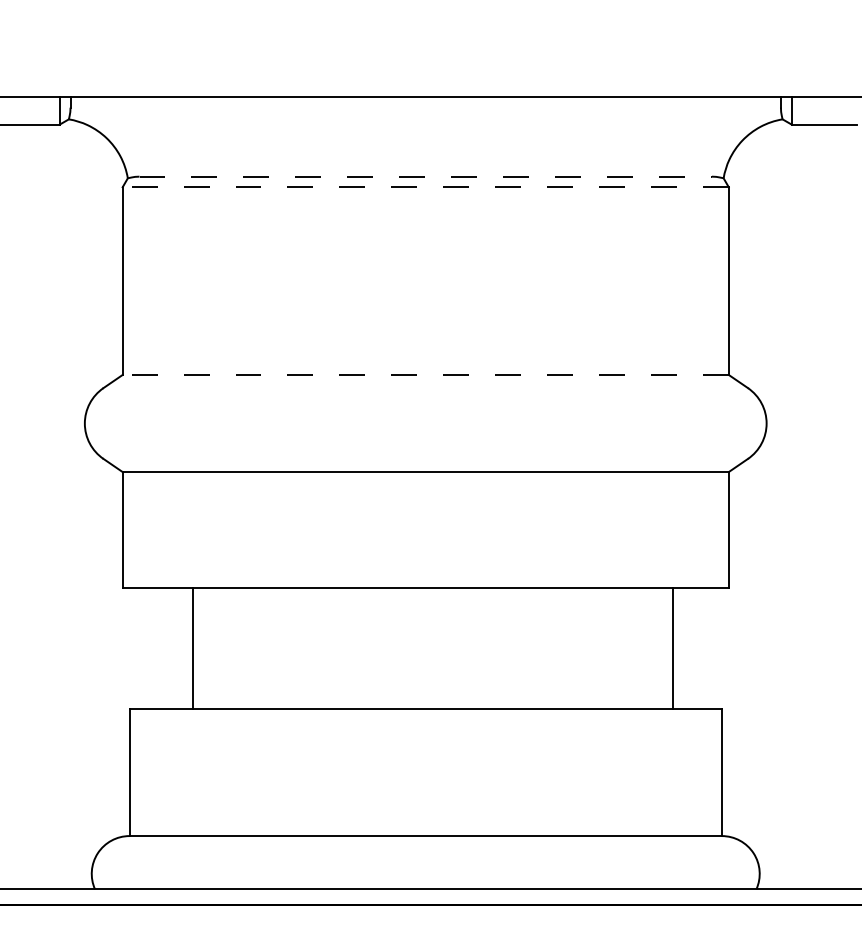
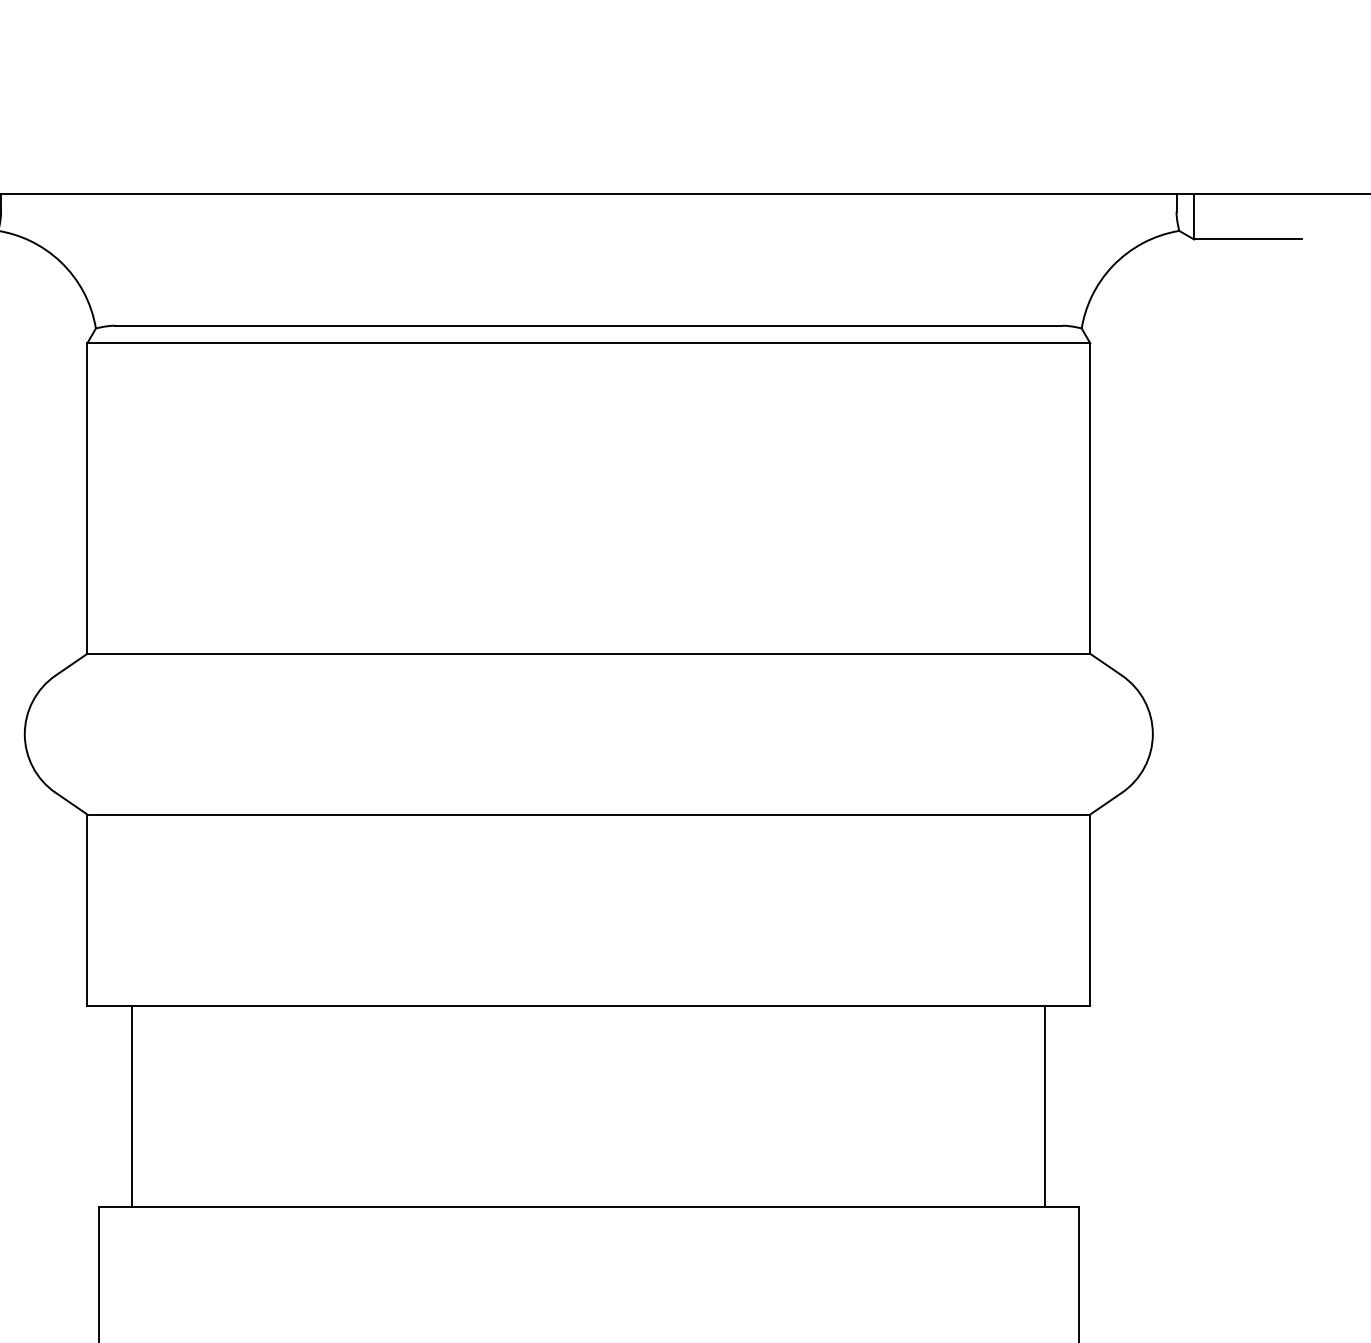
line: (426, 176) -> (590, 325), dashed -> solid
line: (425, 187) -> (588, 343), dashed -> solid
line: (425, 374) -> (588, 653), dashed -> solid
line: (192, 648) -> (131, 1106), moved
line: (672, 648) -> (1045, 1106), moved

